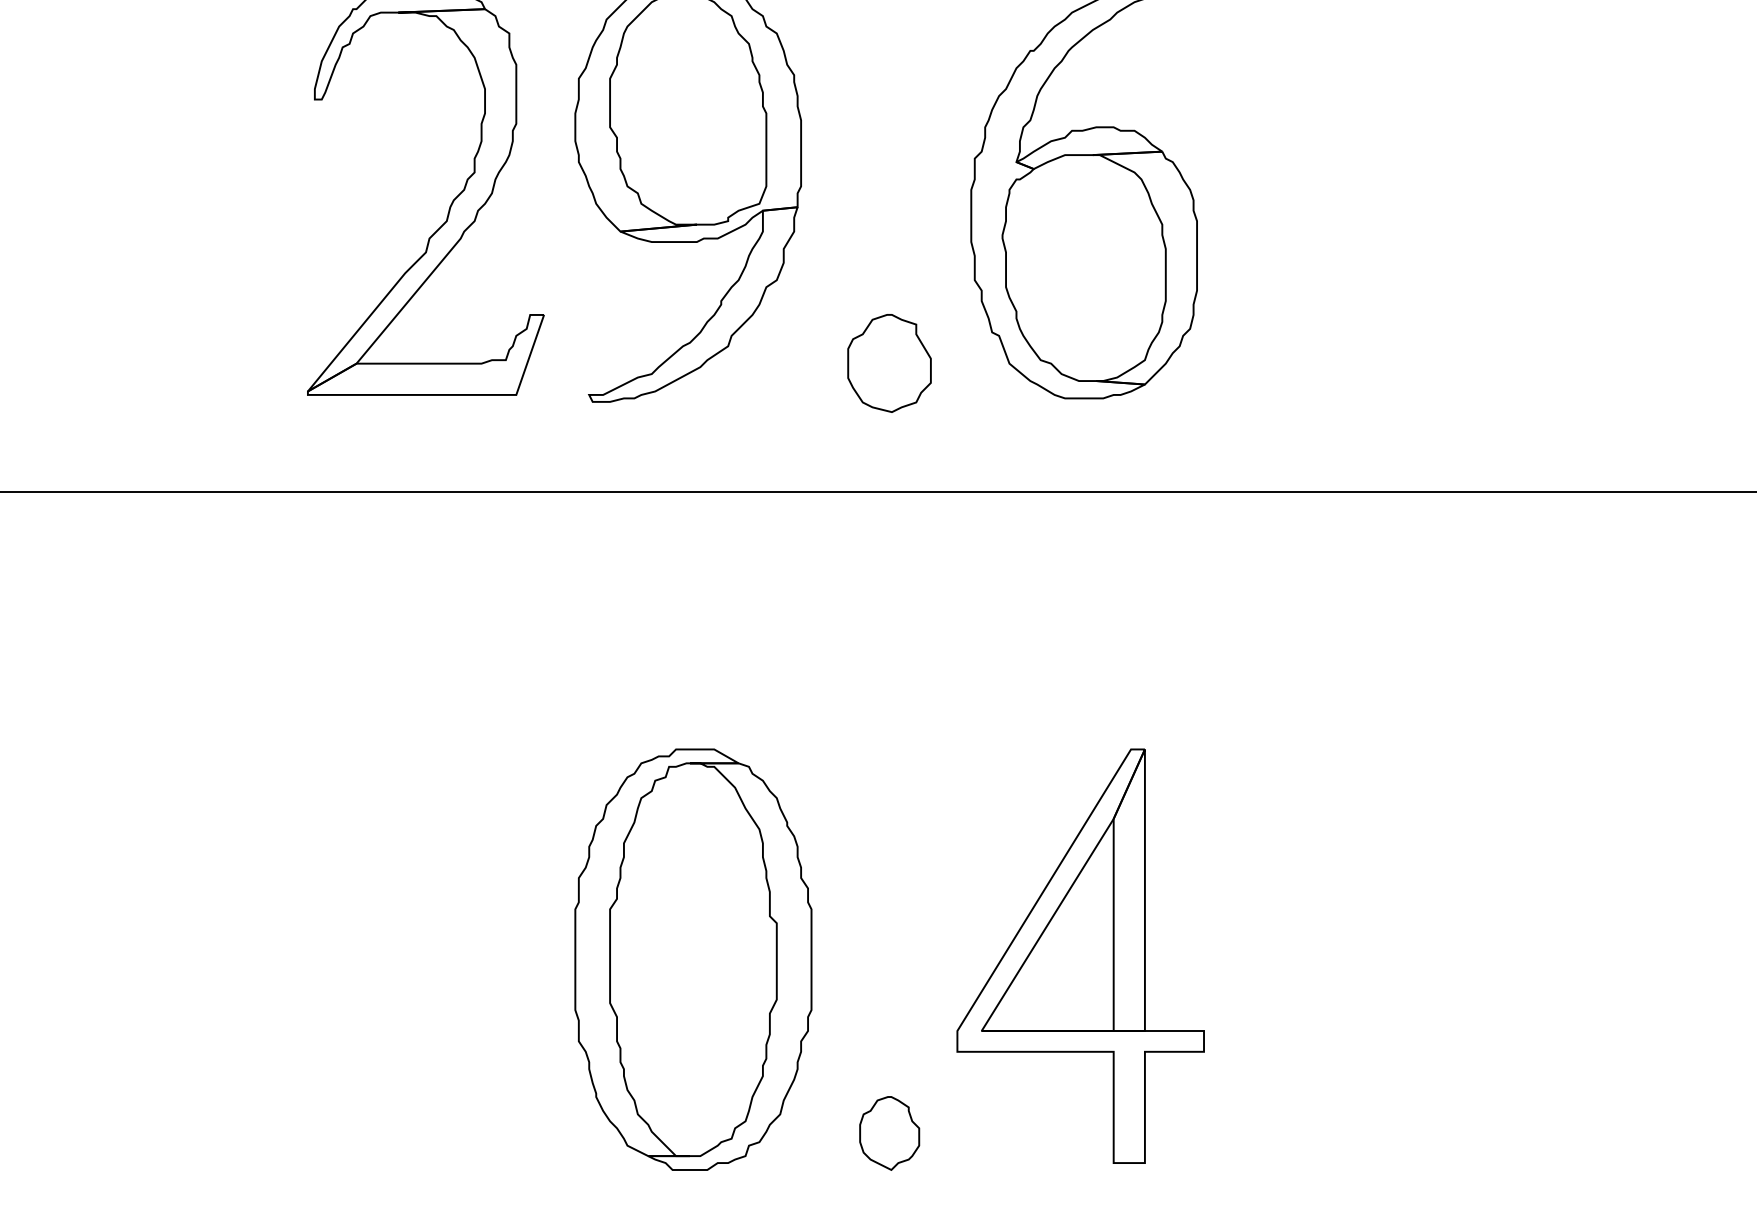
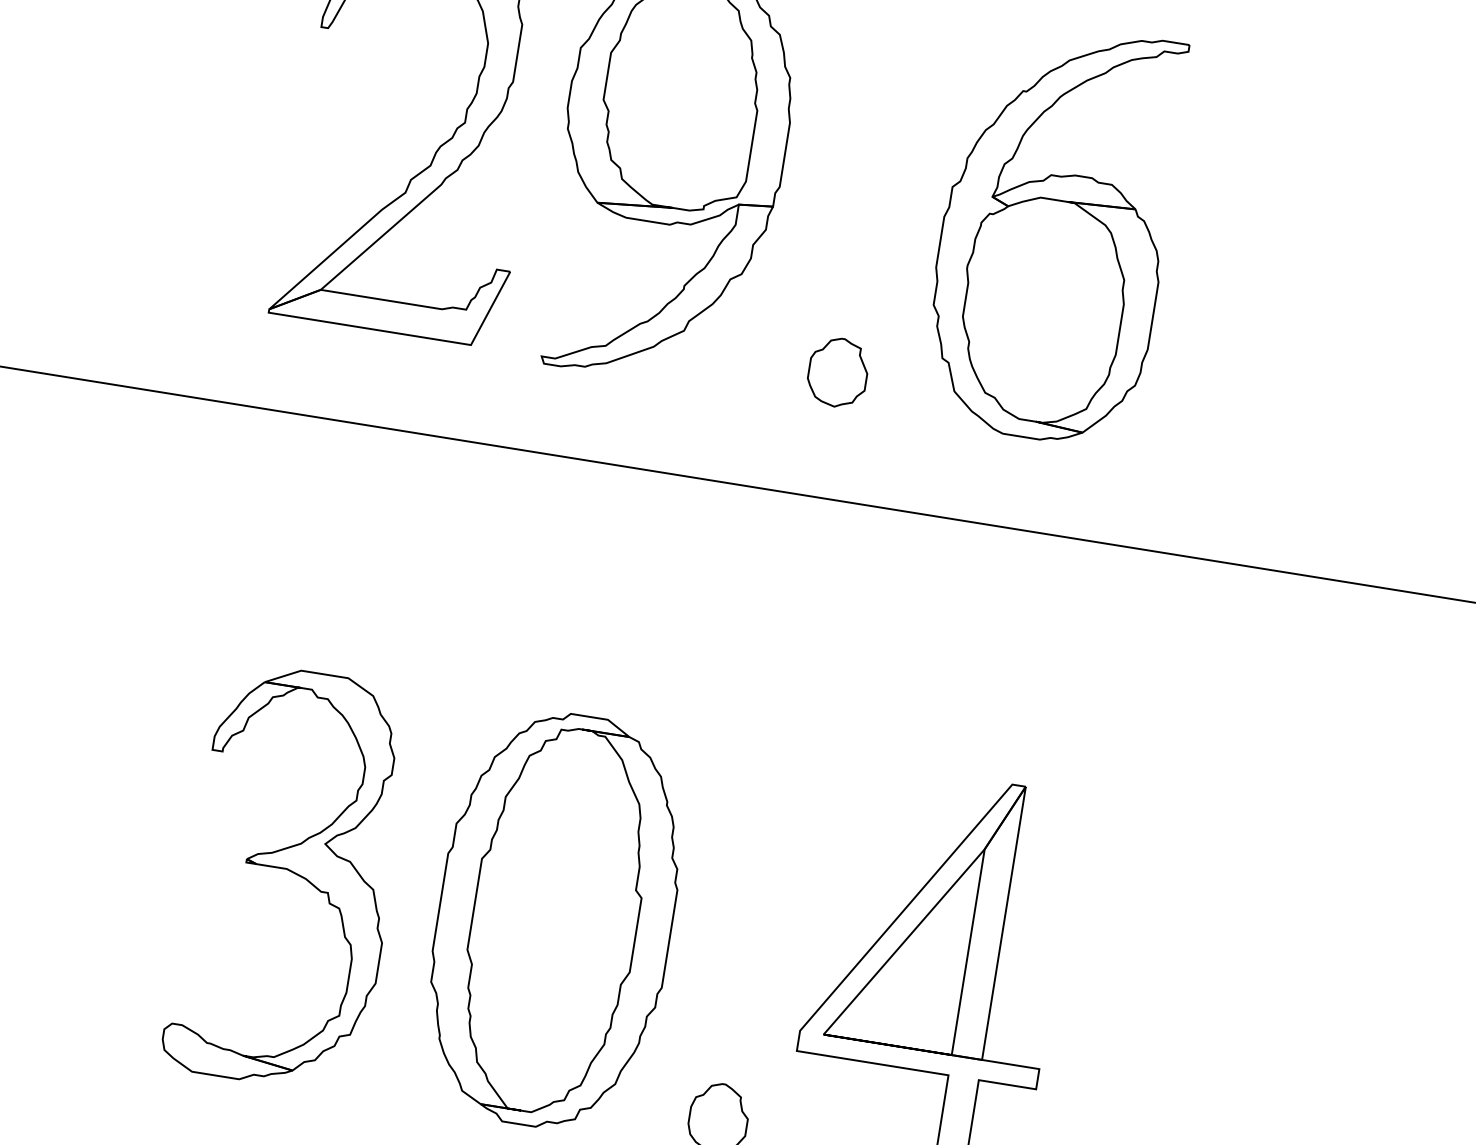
part: (889, 363) -> (837, 372), size x0.71
part: (420, 959) -> (290, 877), added

